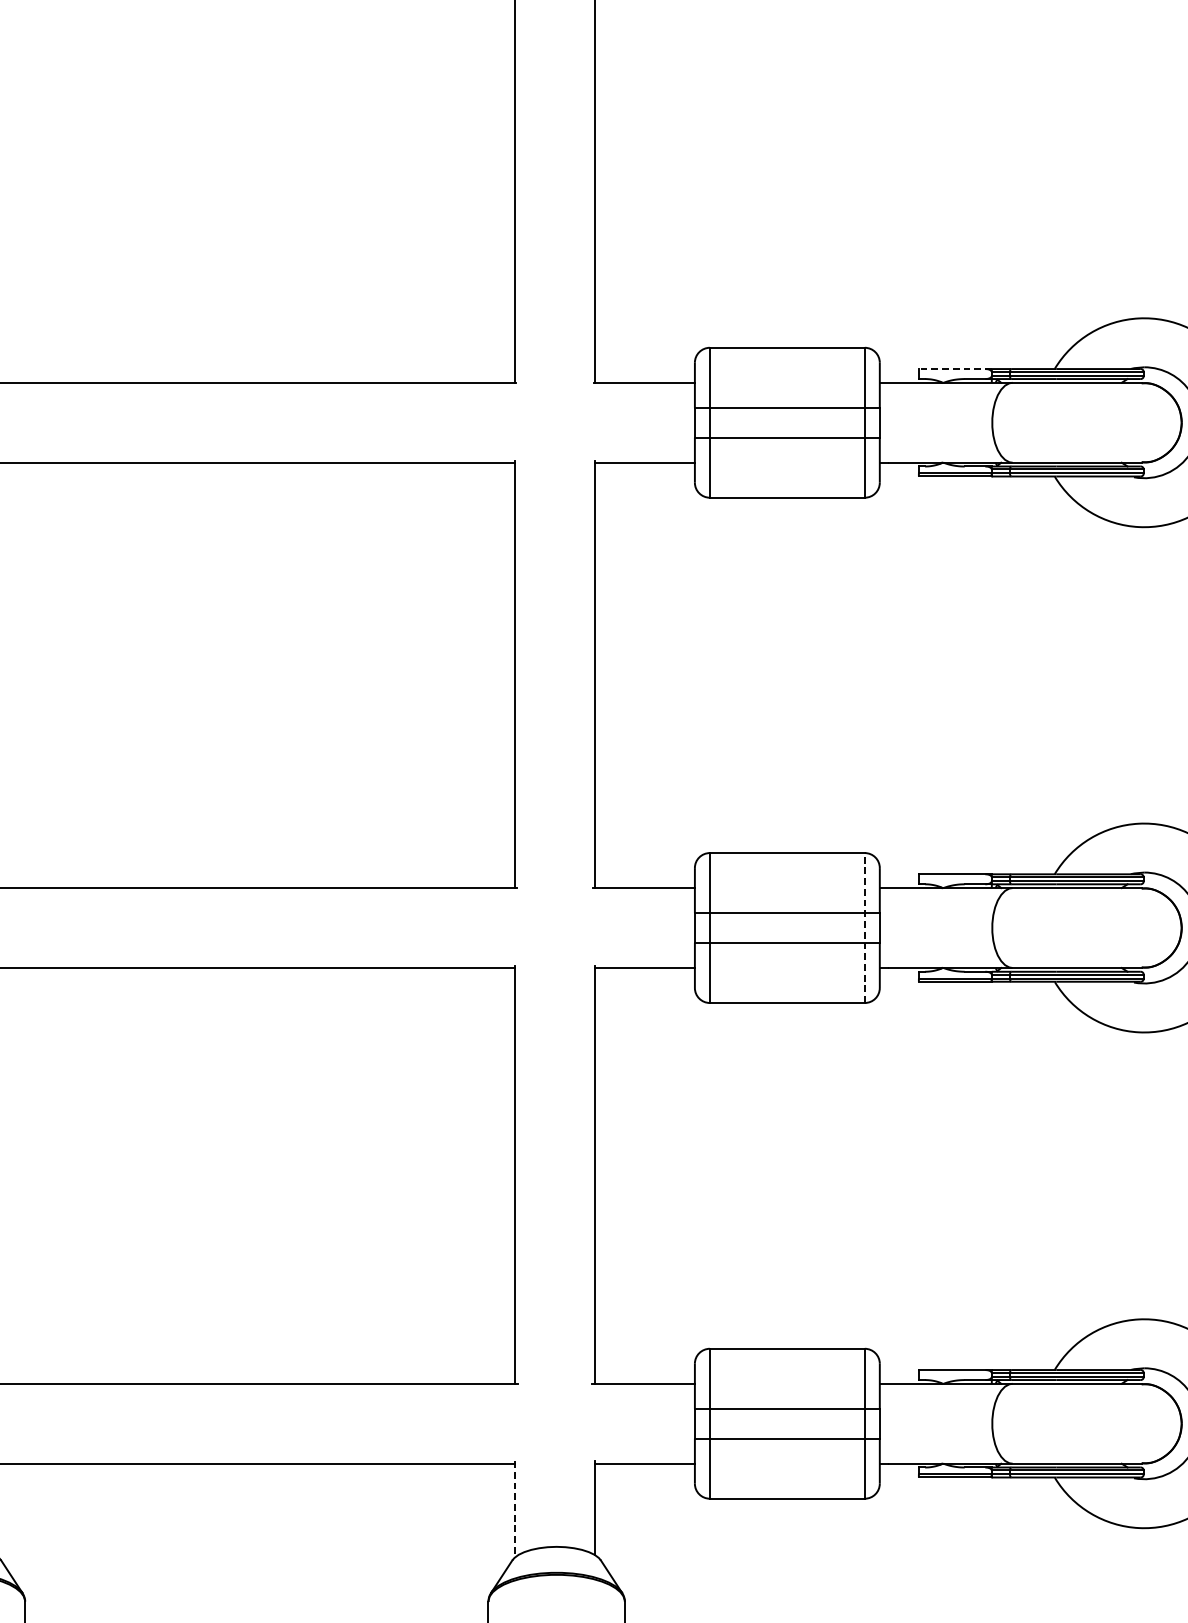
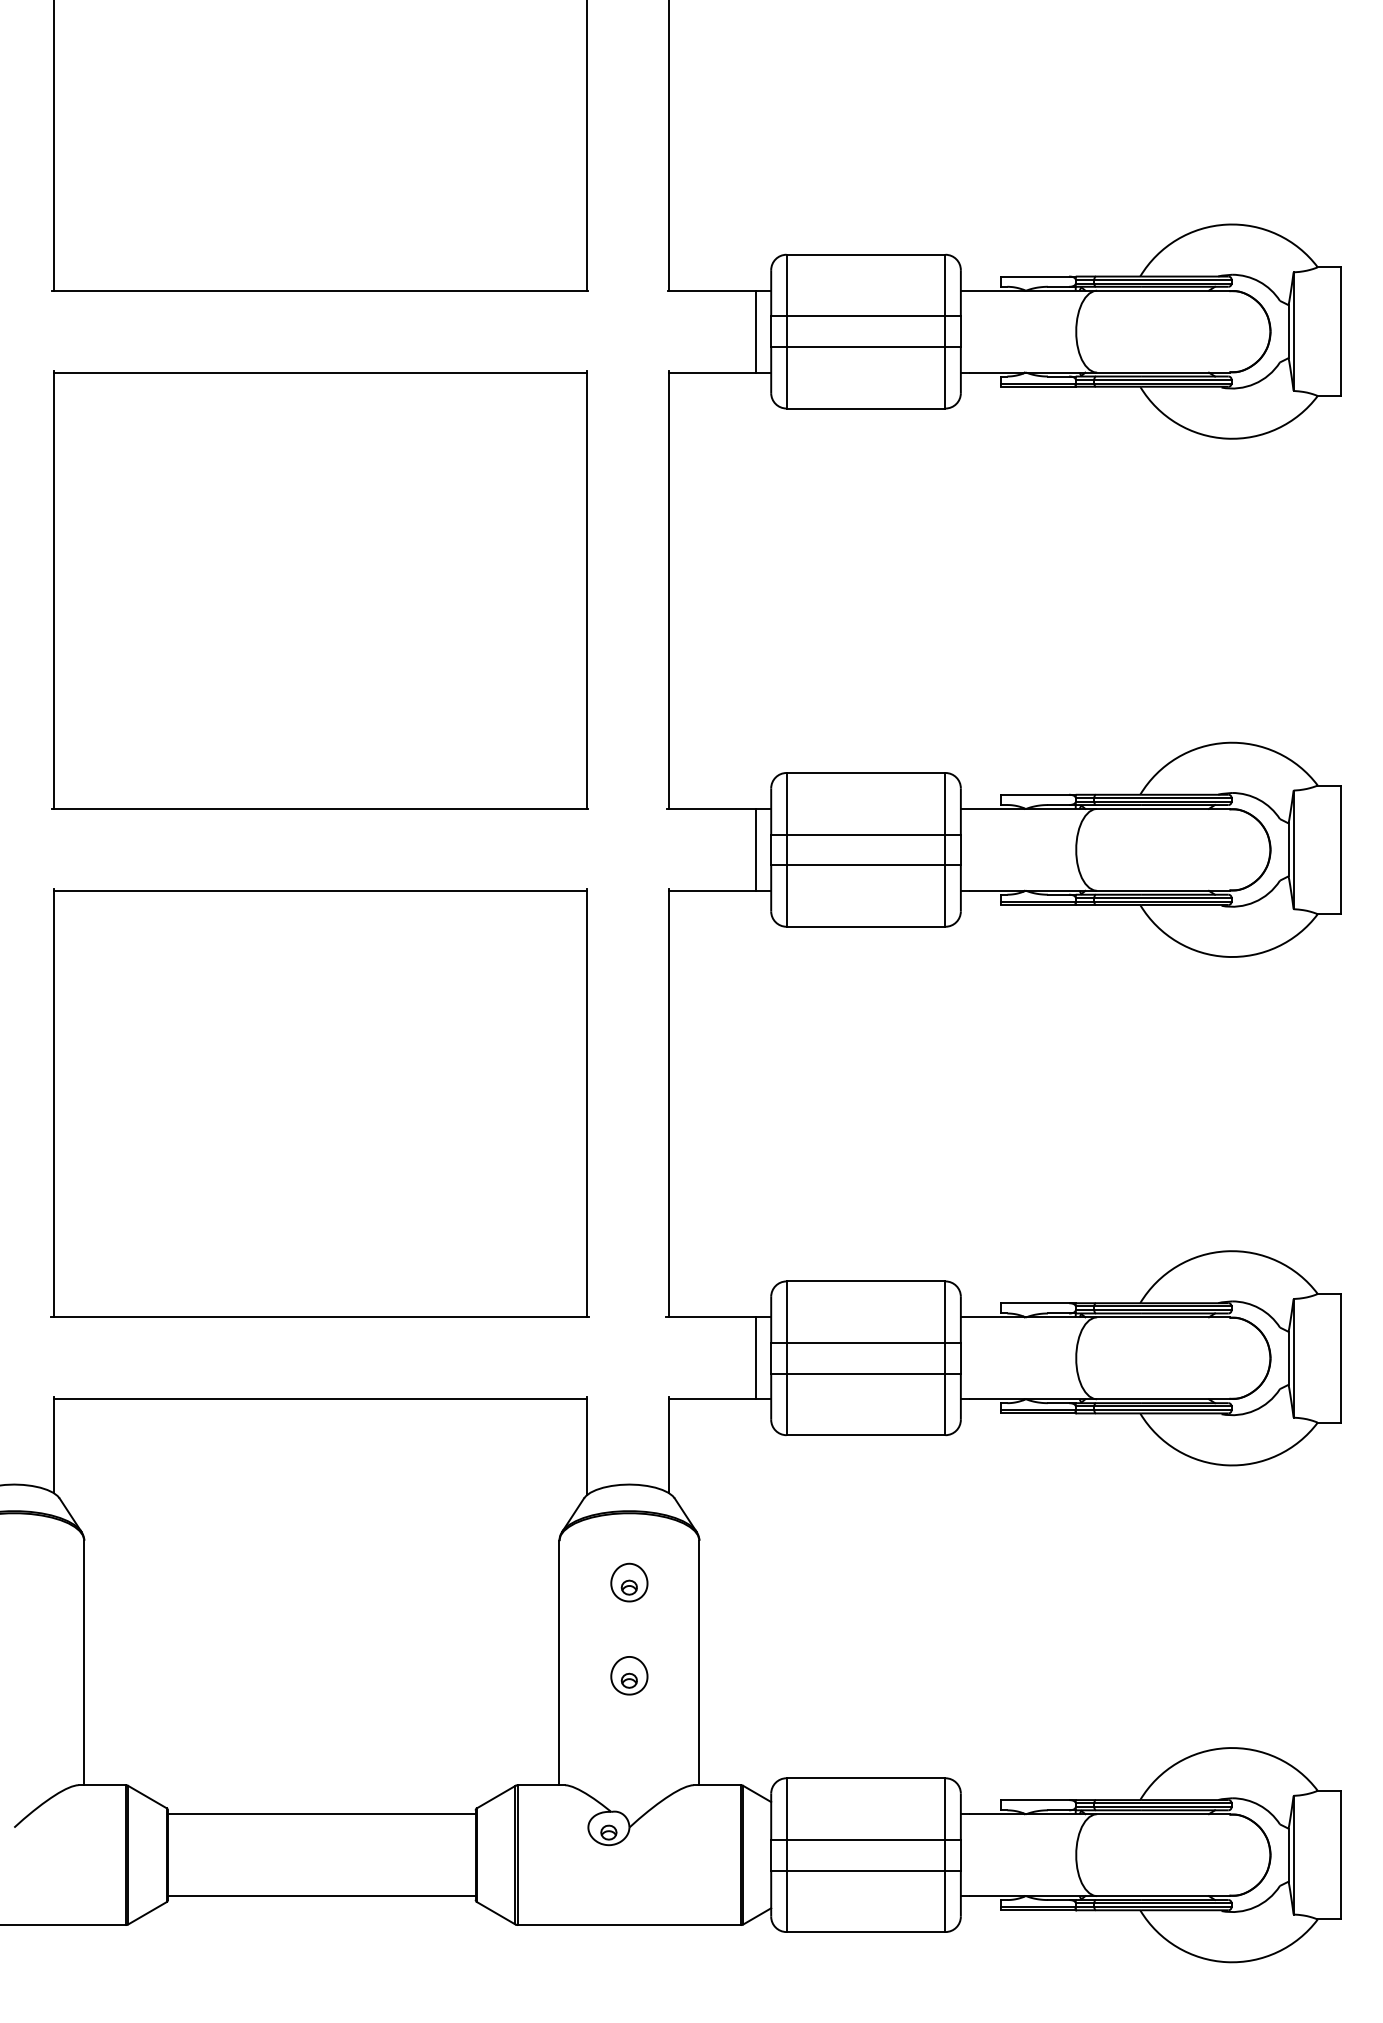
line: (954, 368) -> (1037, 276), dashed -> solid
line: (679, 422) -> (755, 331), added
line: (679, 927) -> (755, 849), added
line: (864, 927) -> (945, 849), dashed -> solid
line: (679, 1423) -> (755, 1358), added
line: (514, 1509) -> (586, 1446), dashed -> solid

